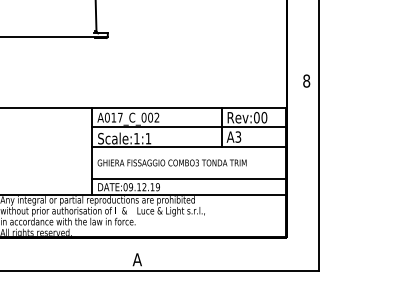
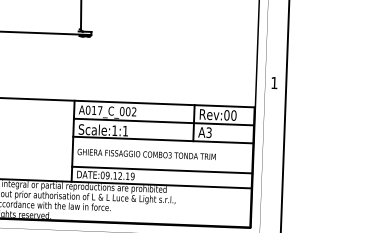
text: (306, 80) -> (274, 82), 8 -> 1

